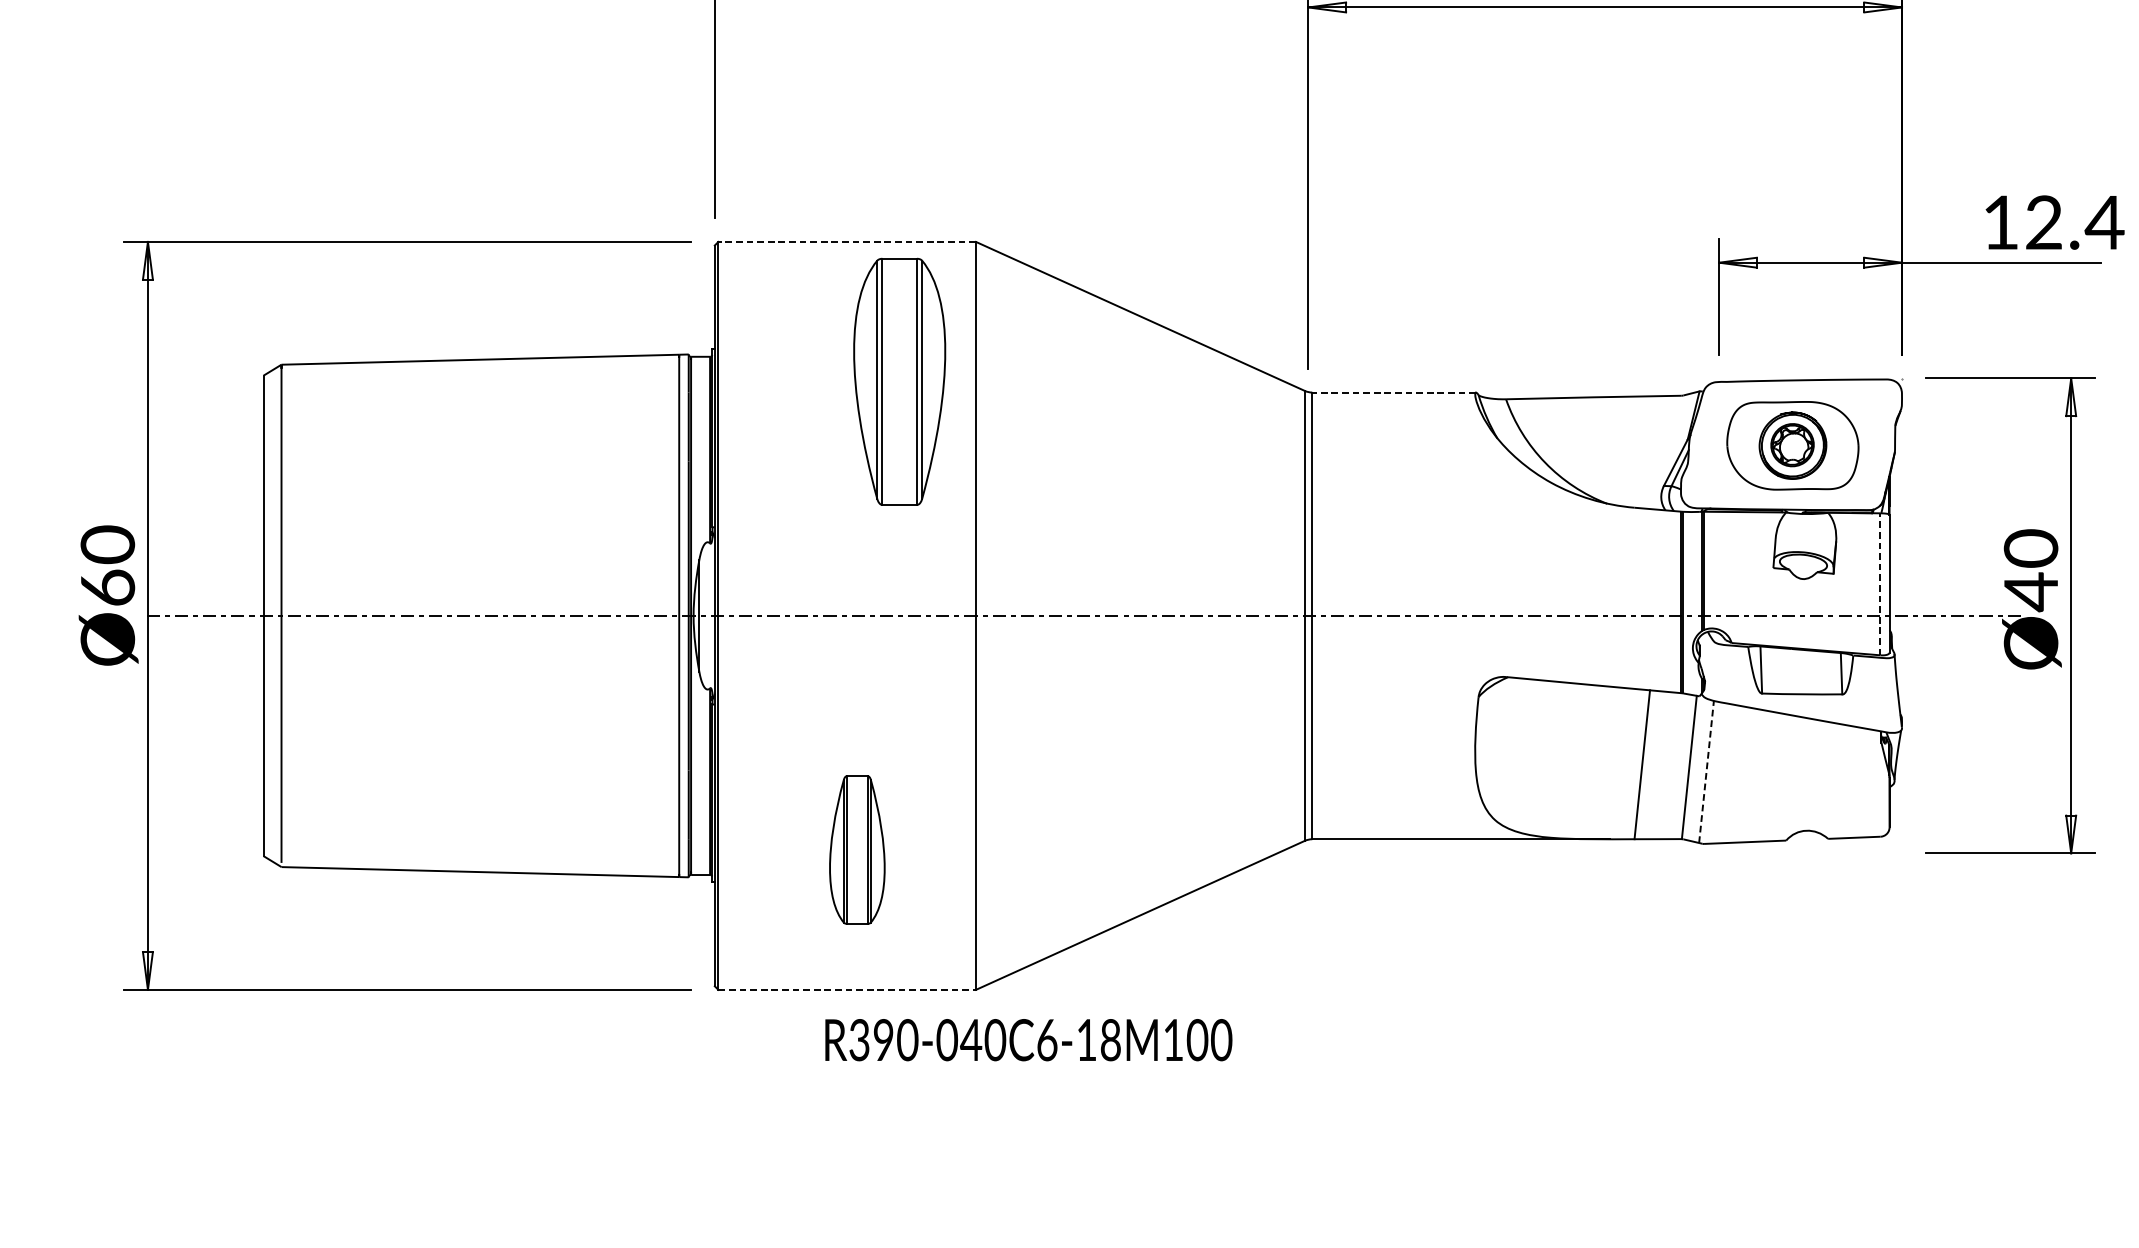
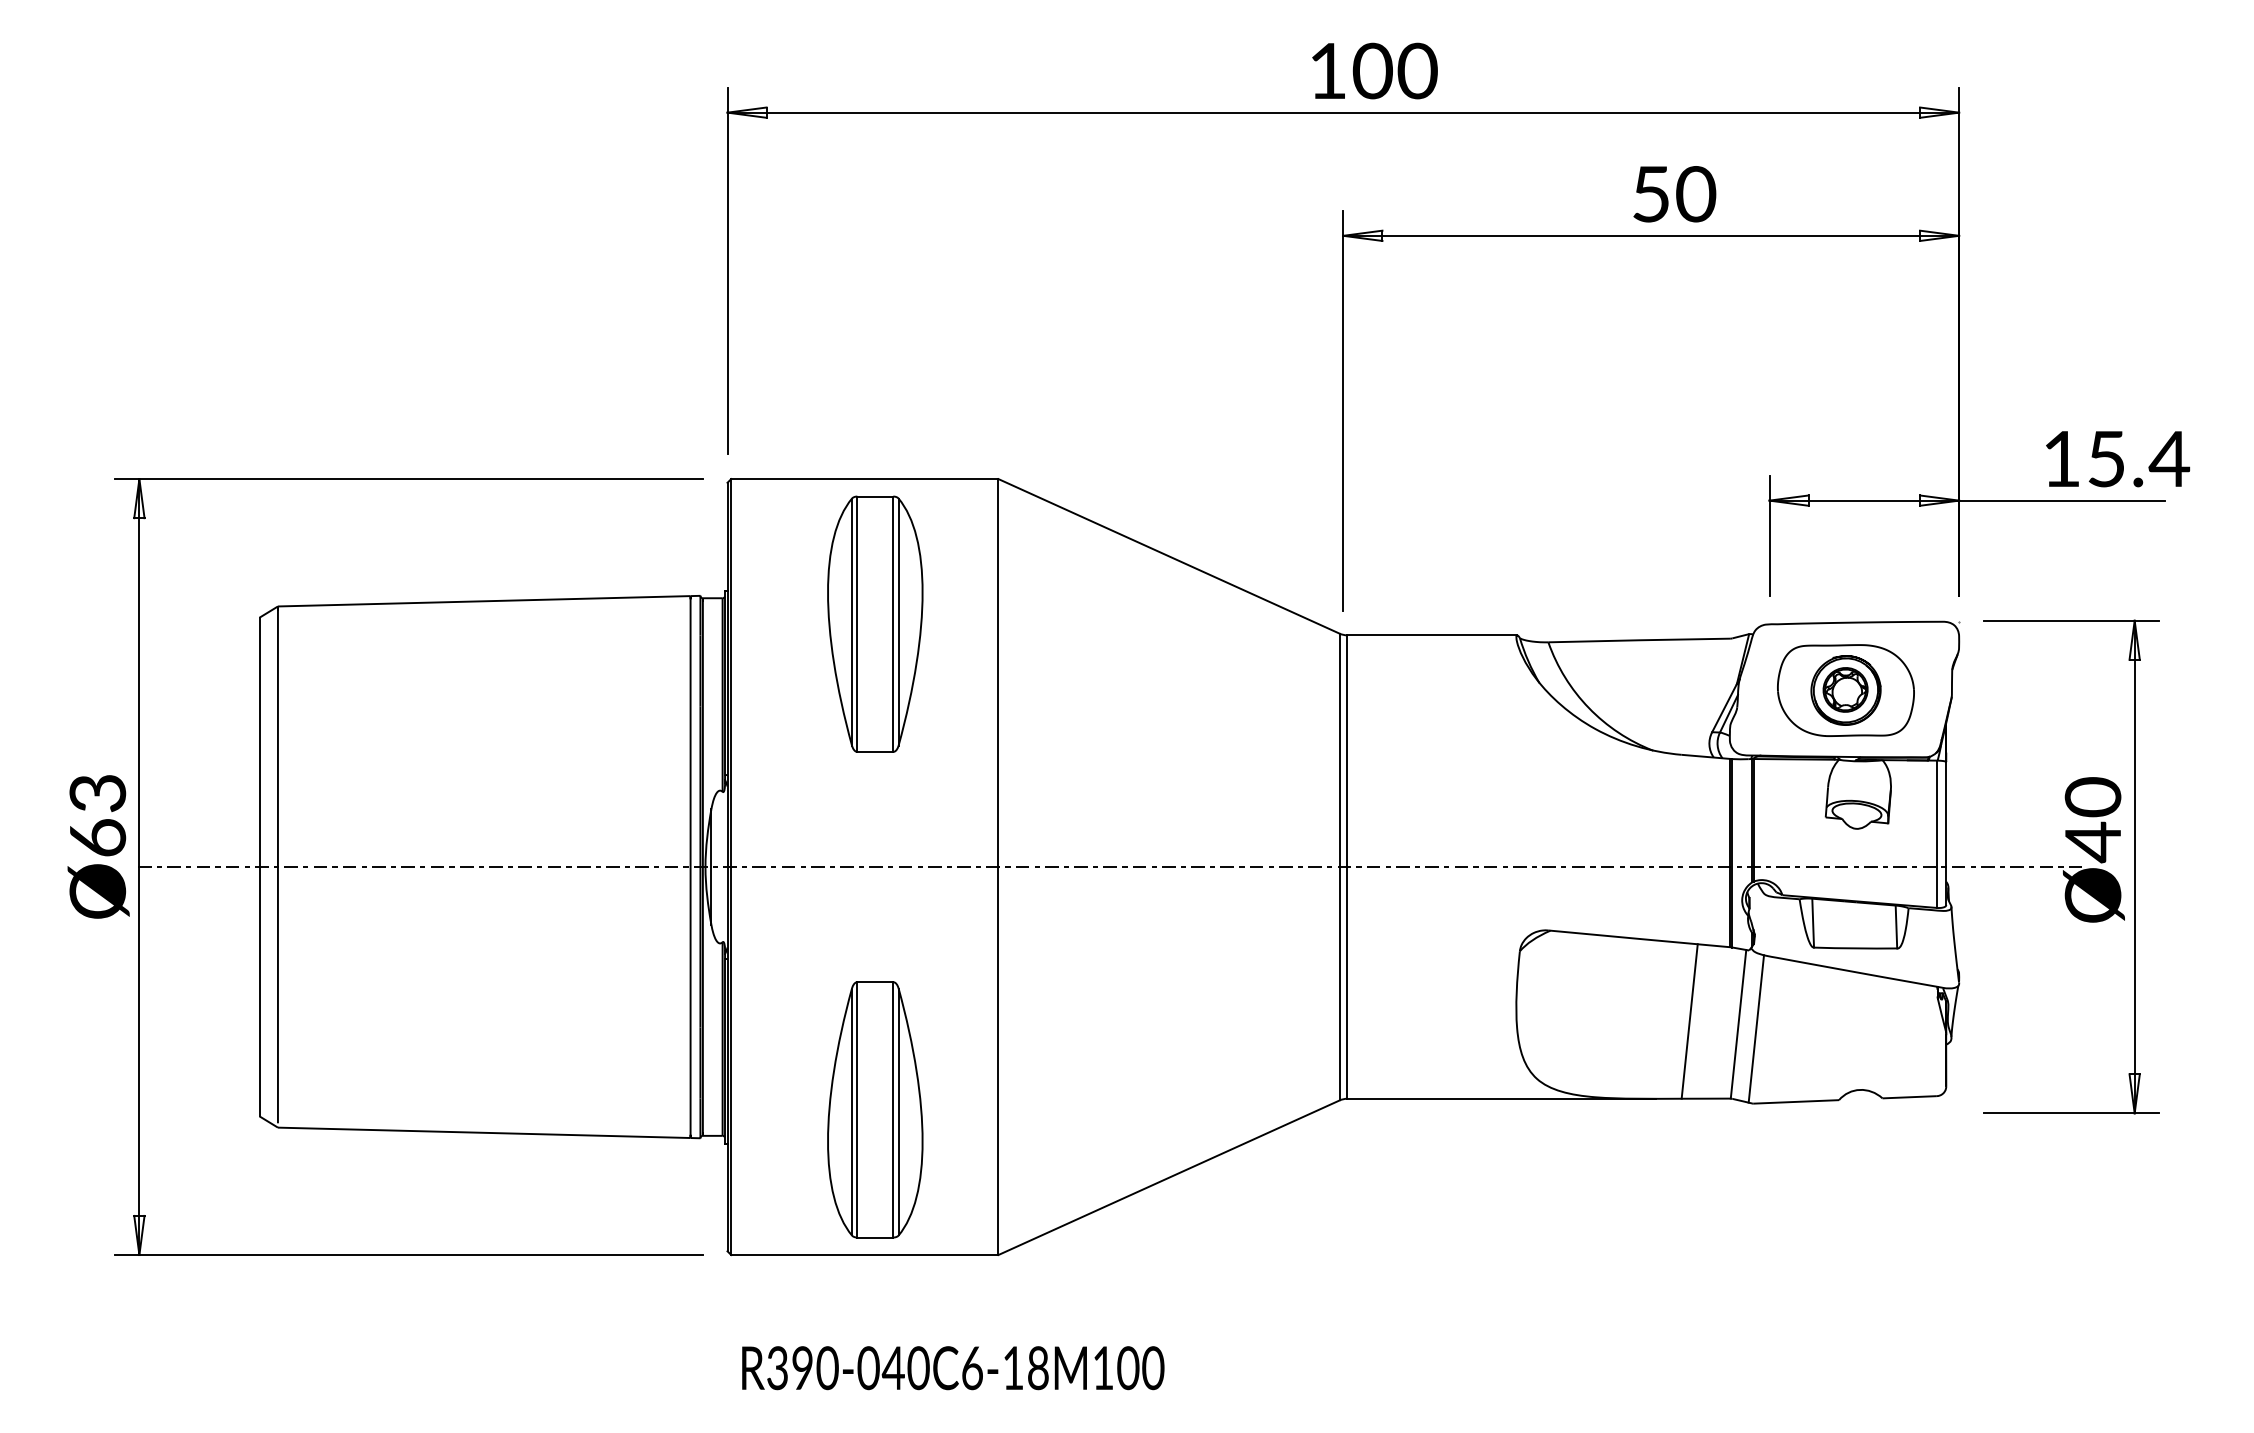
text: (2044, 222) -> (2106, 458), 12.4 -> 15.4
line: (846, 242) -> (864, 479), dashed -> solid
part: (899, 381) -> (875, 623), moved
line: (1394, 392) -> (1432, 635), dashed -> solid
text: (107, 545) -> (97, 793), Ø60 -> Ø63
line: (1880, 584) -> (1936, 834), dashed -> solid
line: (1706, 771) -> (1756, 1028), dashed -> solid
part: (857, 849) -> (875, 1109), size x1.67
line: (846, 990) -> (864, 1255), dashed -> solid
text: (1029, 1040) -> (953, 1368), moved

